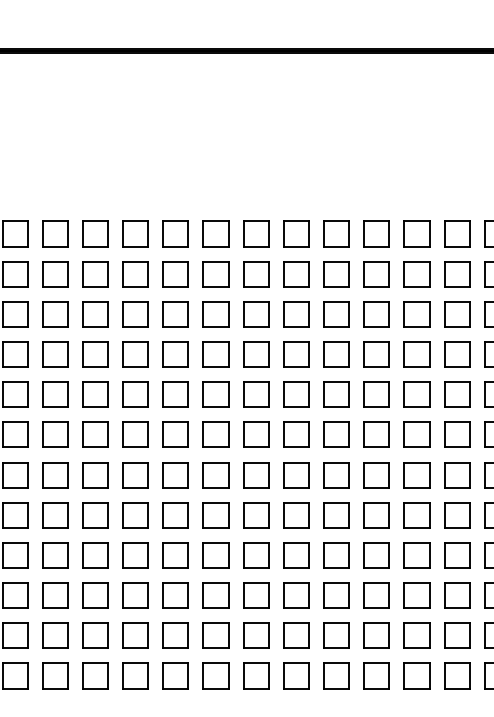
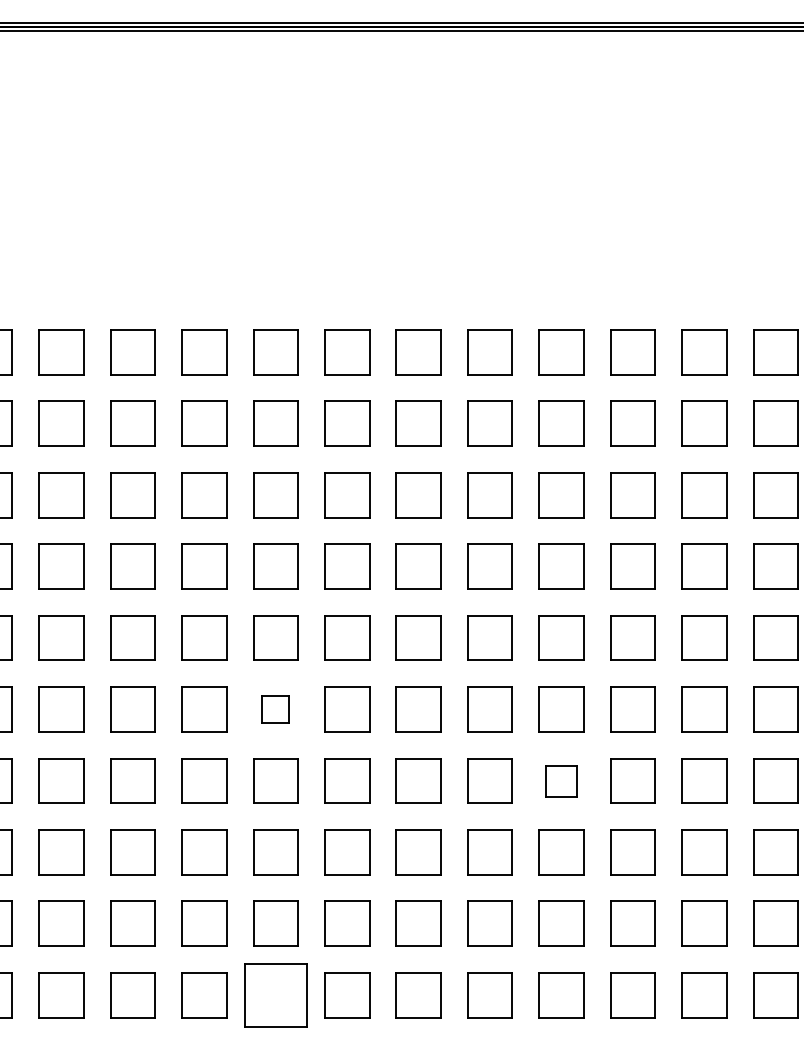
part: (175, 434) -> (275, 708), size x0.6
part: (336, 475) -> (561, 781), size x0.7
part: (175, 595) -> (275, 995), size x1.4

